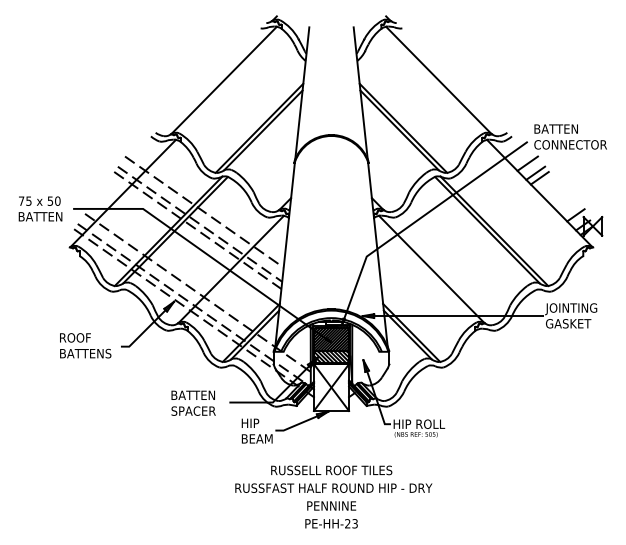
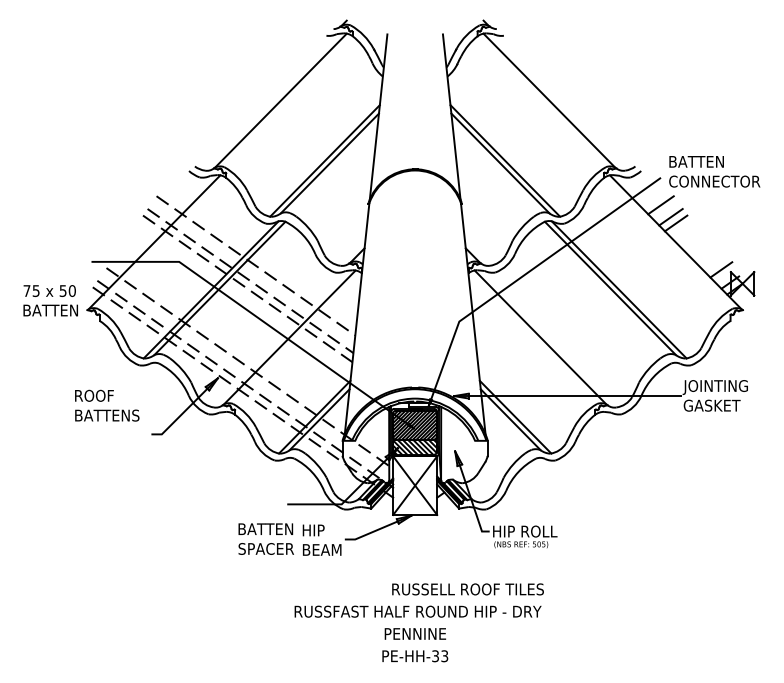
text: (40, 208) -> (50, 300), moved
text: (85, 345) -> (107, 405), moved
text: (193, 402) -> (266, 538), moved
text: (331, 470) -> (467, 589), moved
text: (347, 523) -> (435, 655), PE-HH-23 -> PE-HH-33

